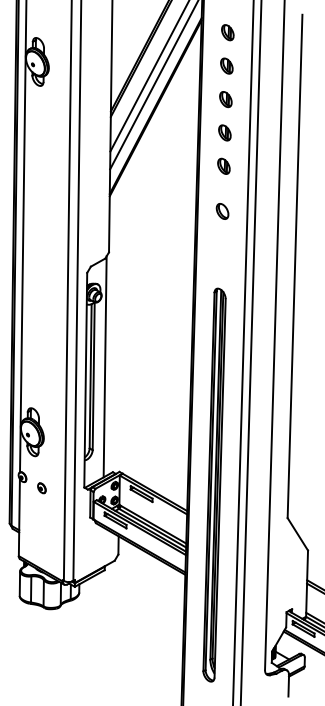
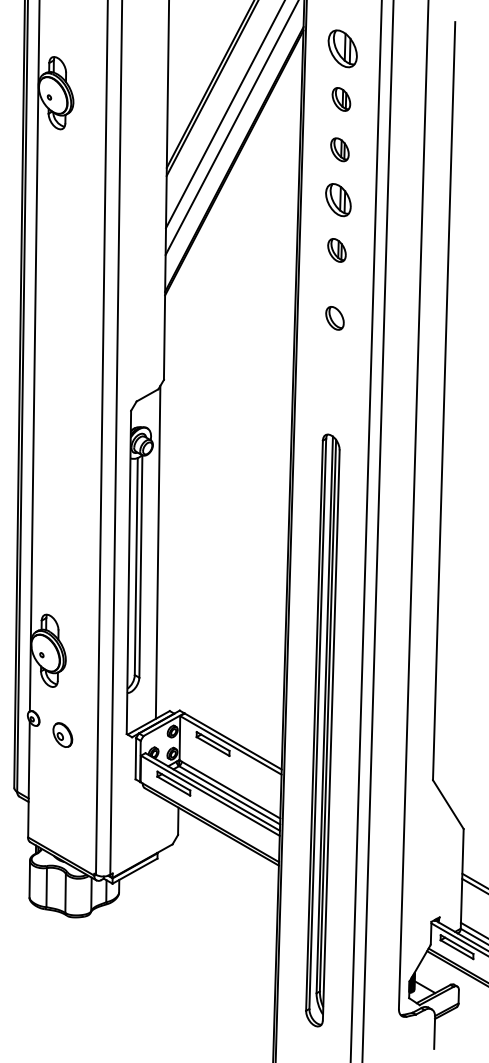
part: (227, 32) -> (342, 48), size x1.6
part: (224, 132) -> (337, 199), size x1.4
part: (41, 488) -> (62, 735), size x1.6

